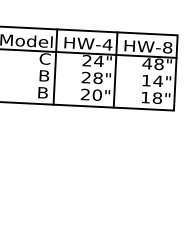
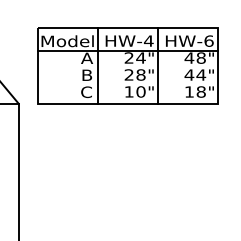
text: (167, 47) -> (208, 40), HW-8 -> HW-6
text: (45, 59) -> (87, 58), C -> A
text: (146, 80) -> (189, 74), 14" -> 44"
text: (42, 93) -> (86, 92), B -> C
text: (84, 94) -> (128, 91), 20" -> 10"

